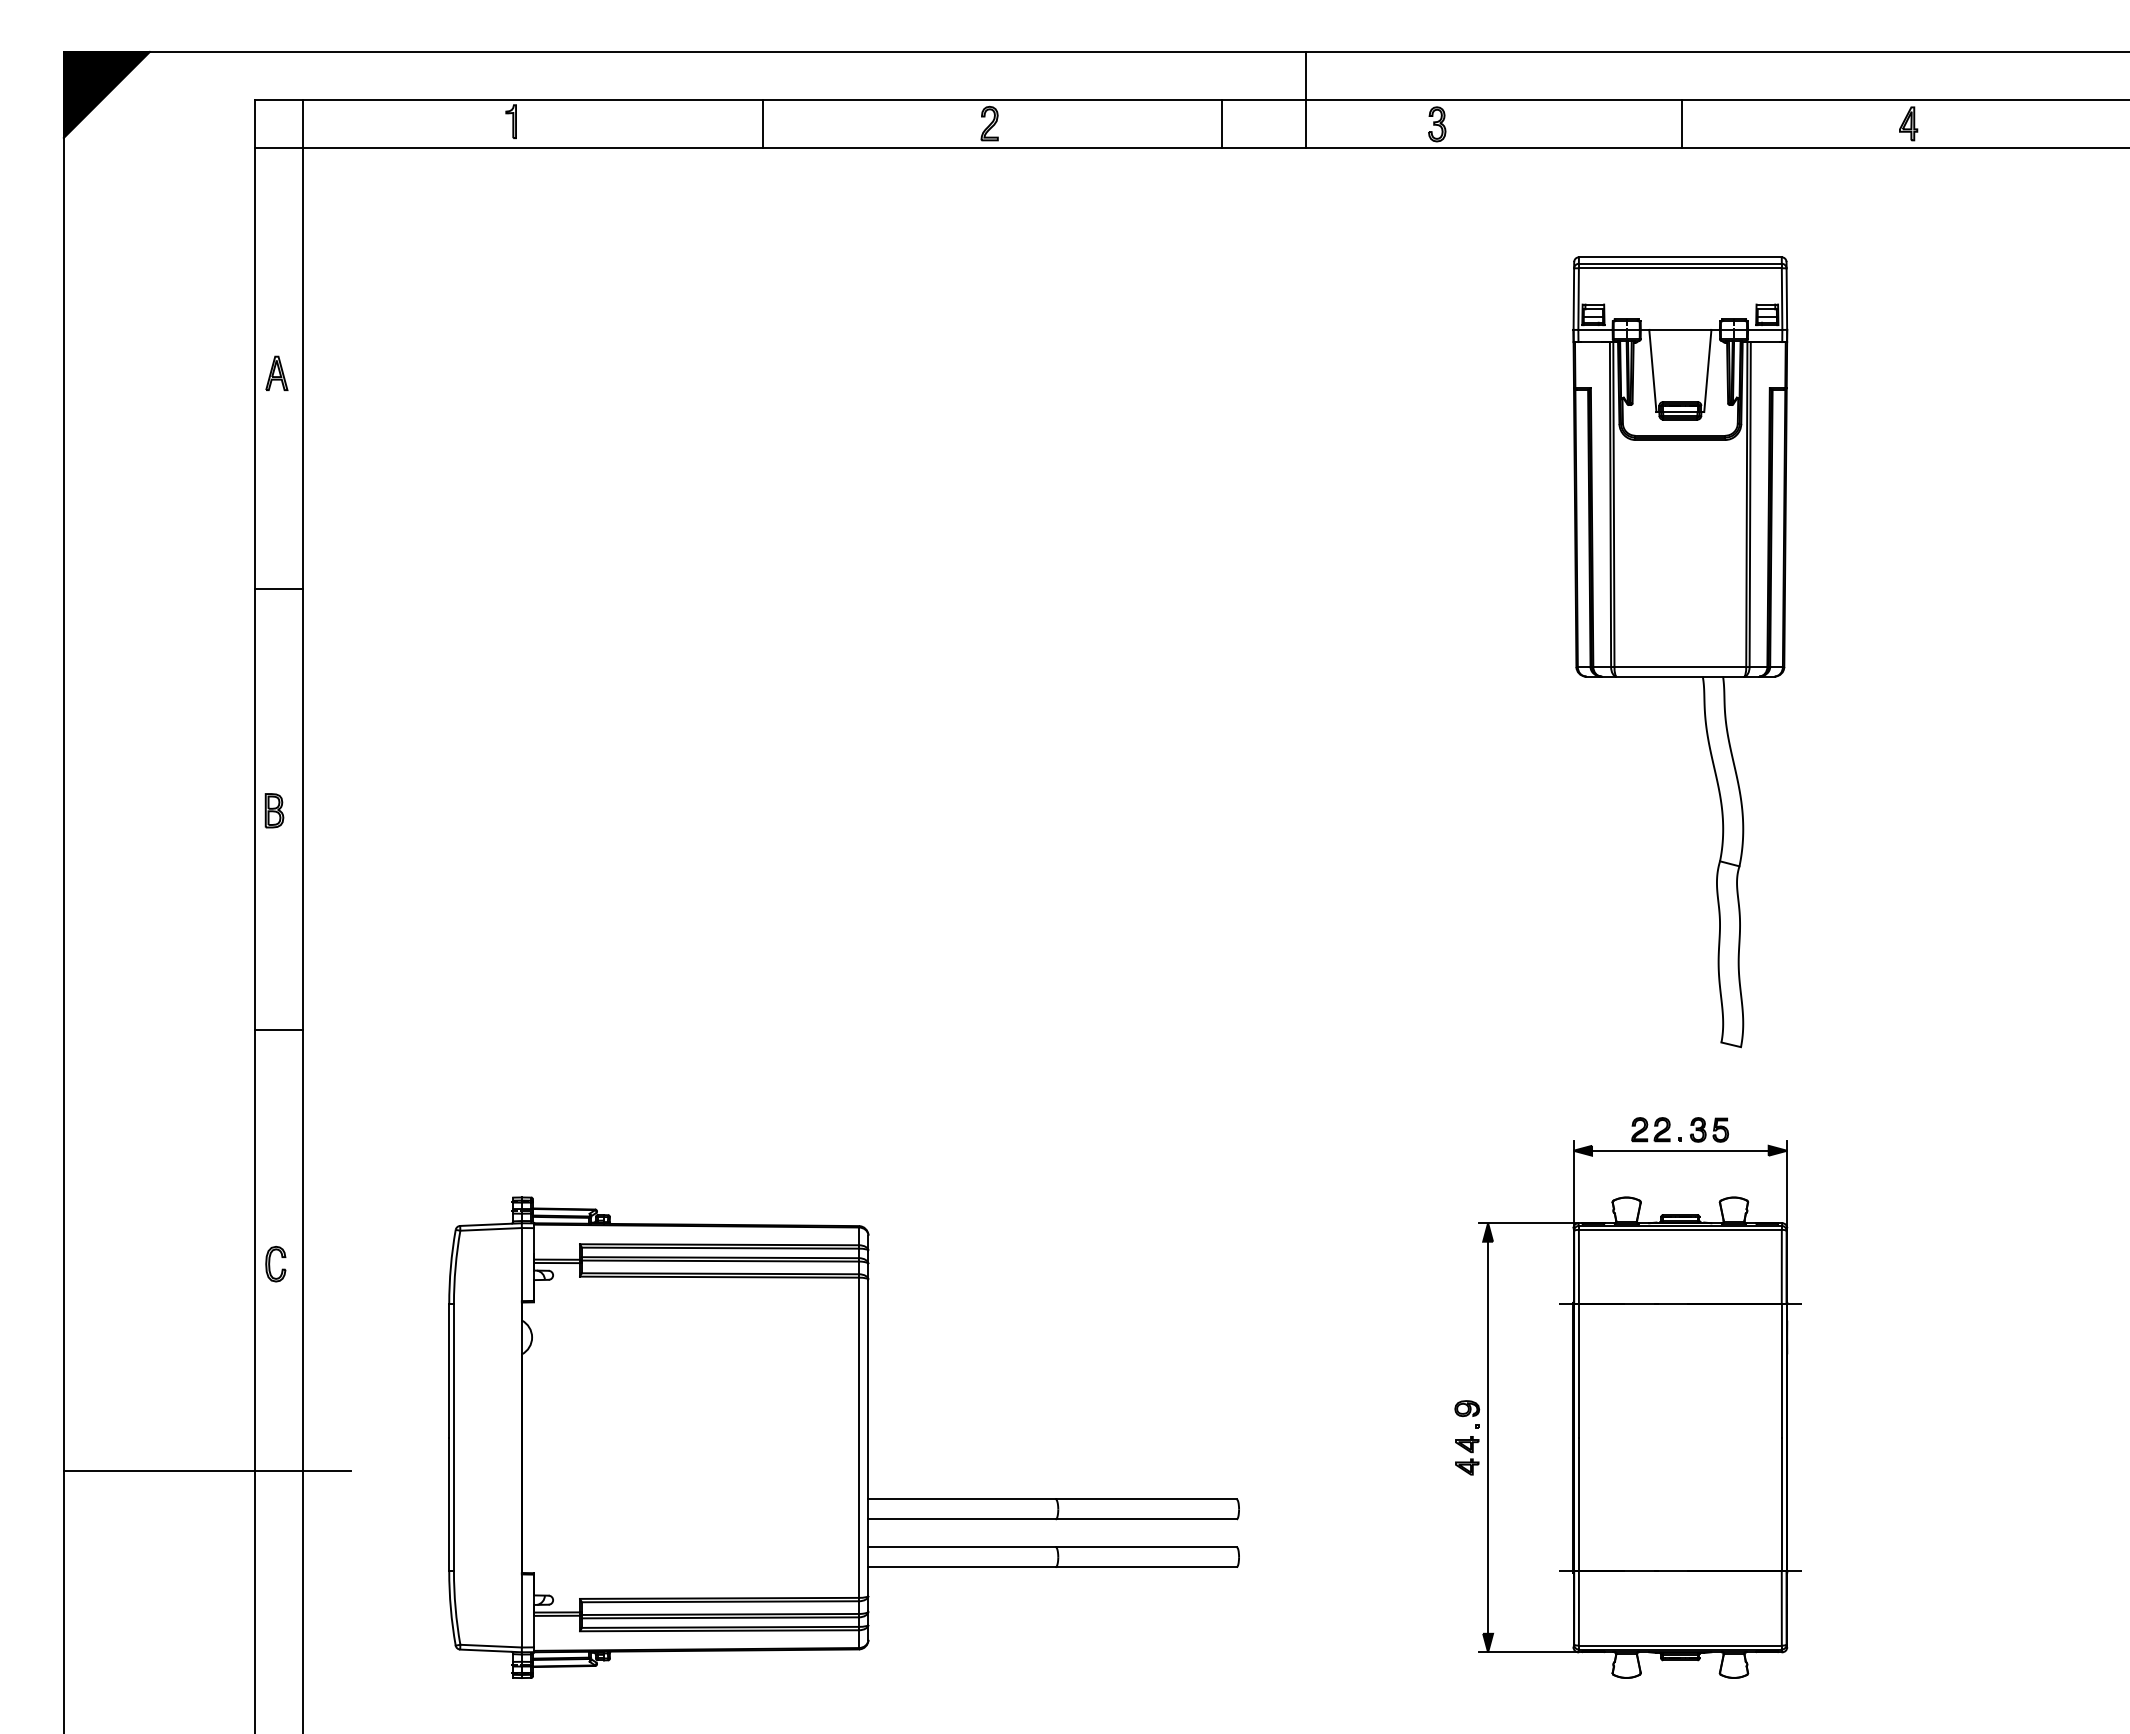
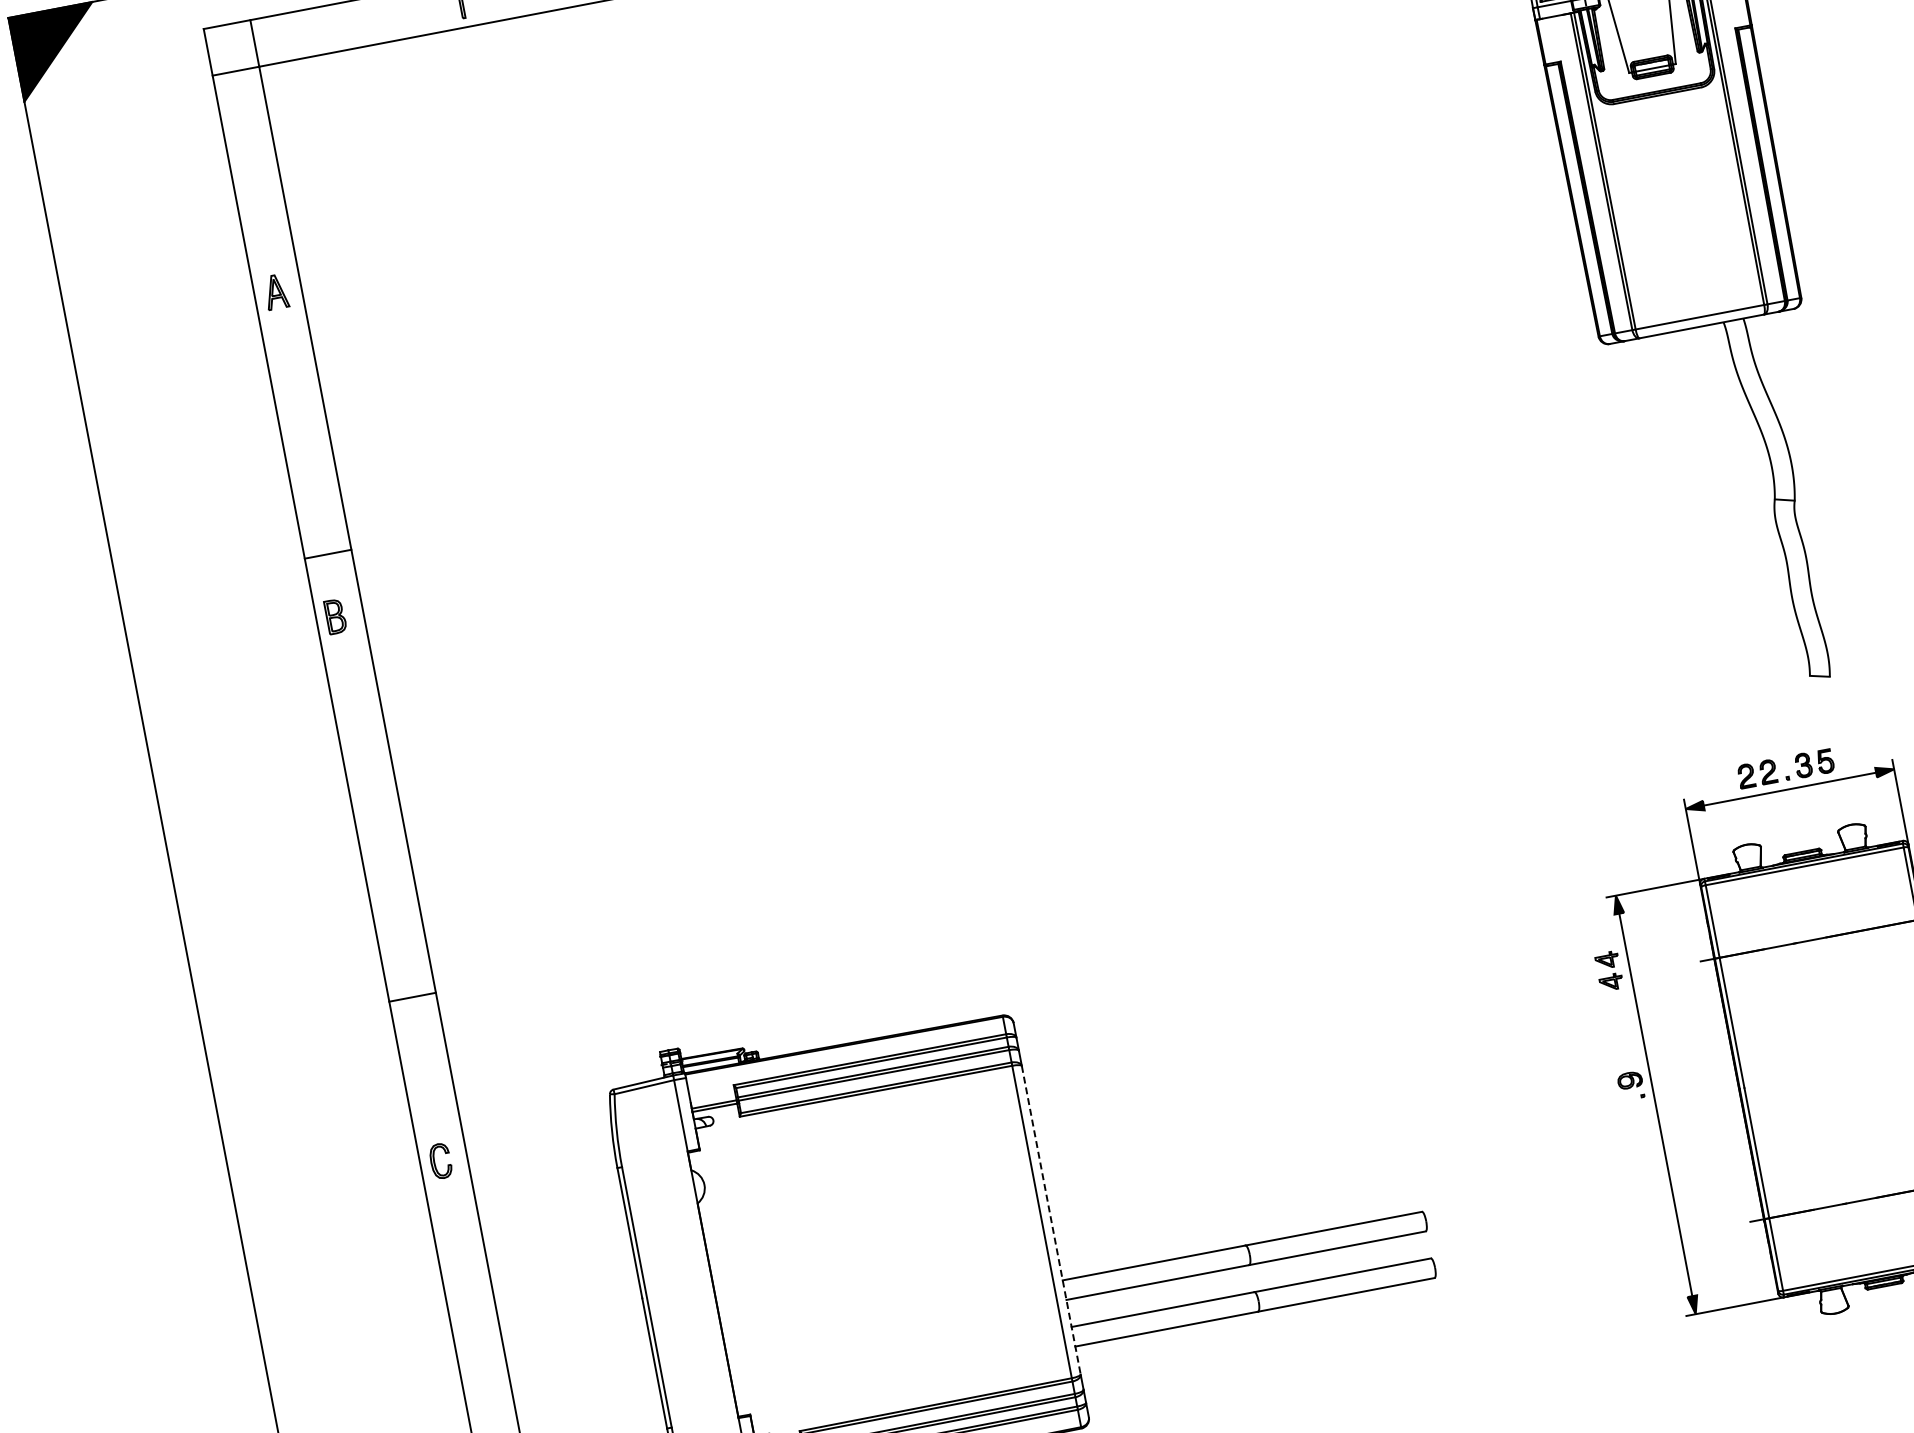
line: (278, 588) -> (327, 554), moved
part: (274, 810) -> (335, 616), moved
line: (278, 1029) -> (412, 997), moved
line: (868, 1438) -> (1051, 1220), solid -> dashed
part: (1467, 1455) -> (1609, 970), moved
line: (206, 1470) -> (411, 1375), removed

